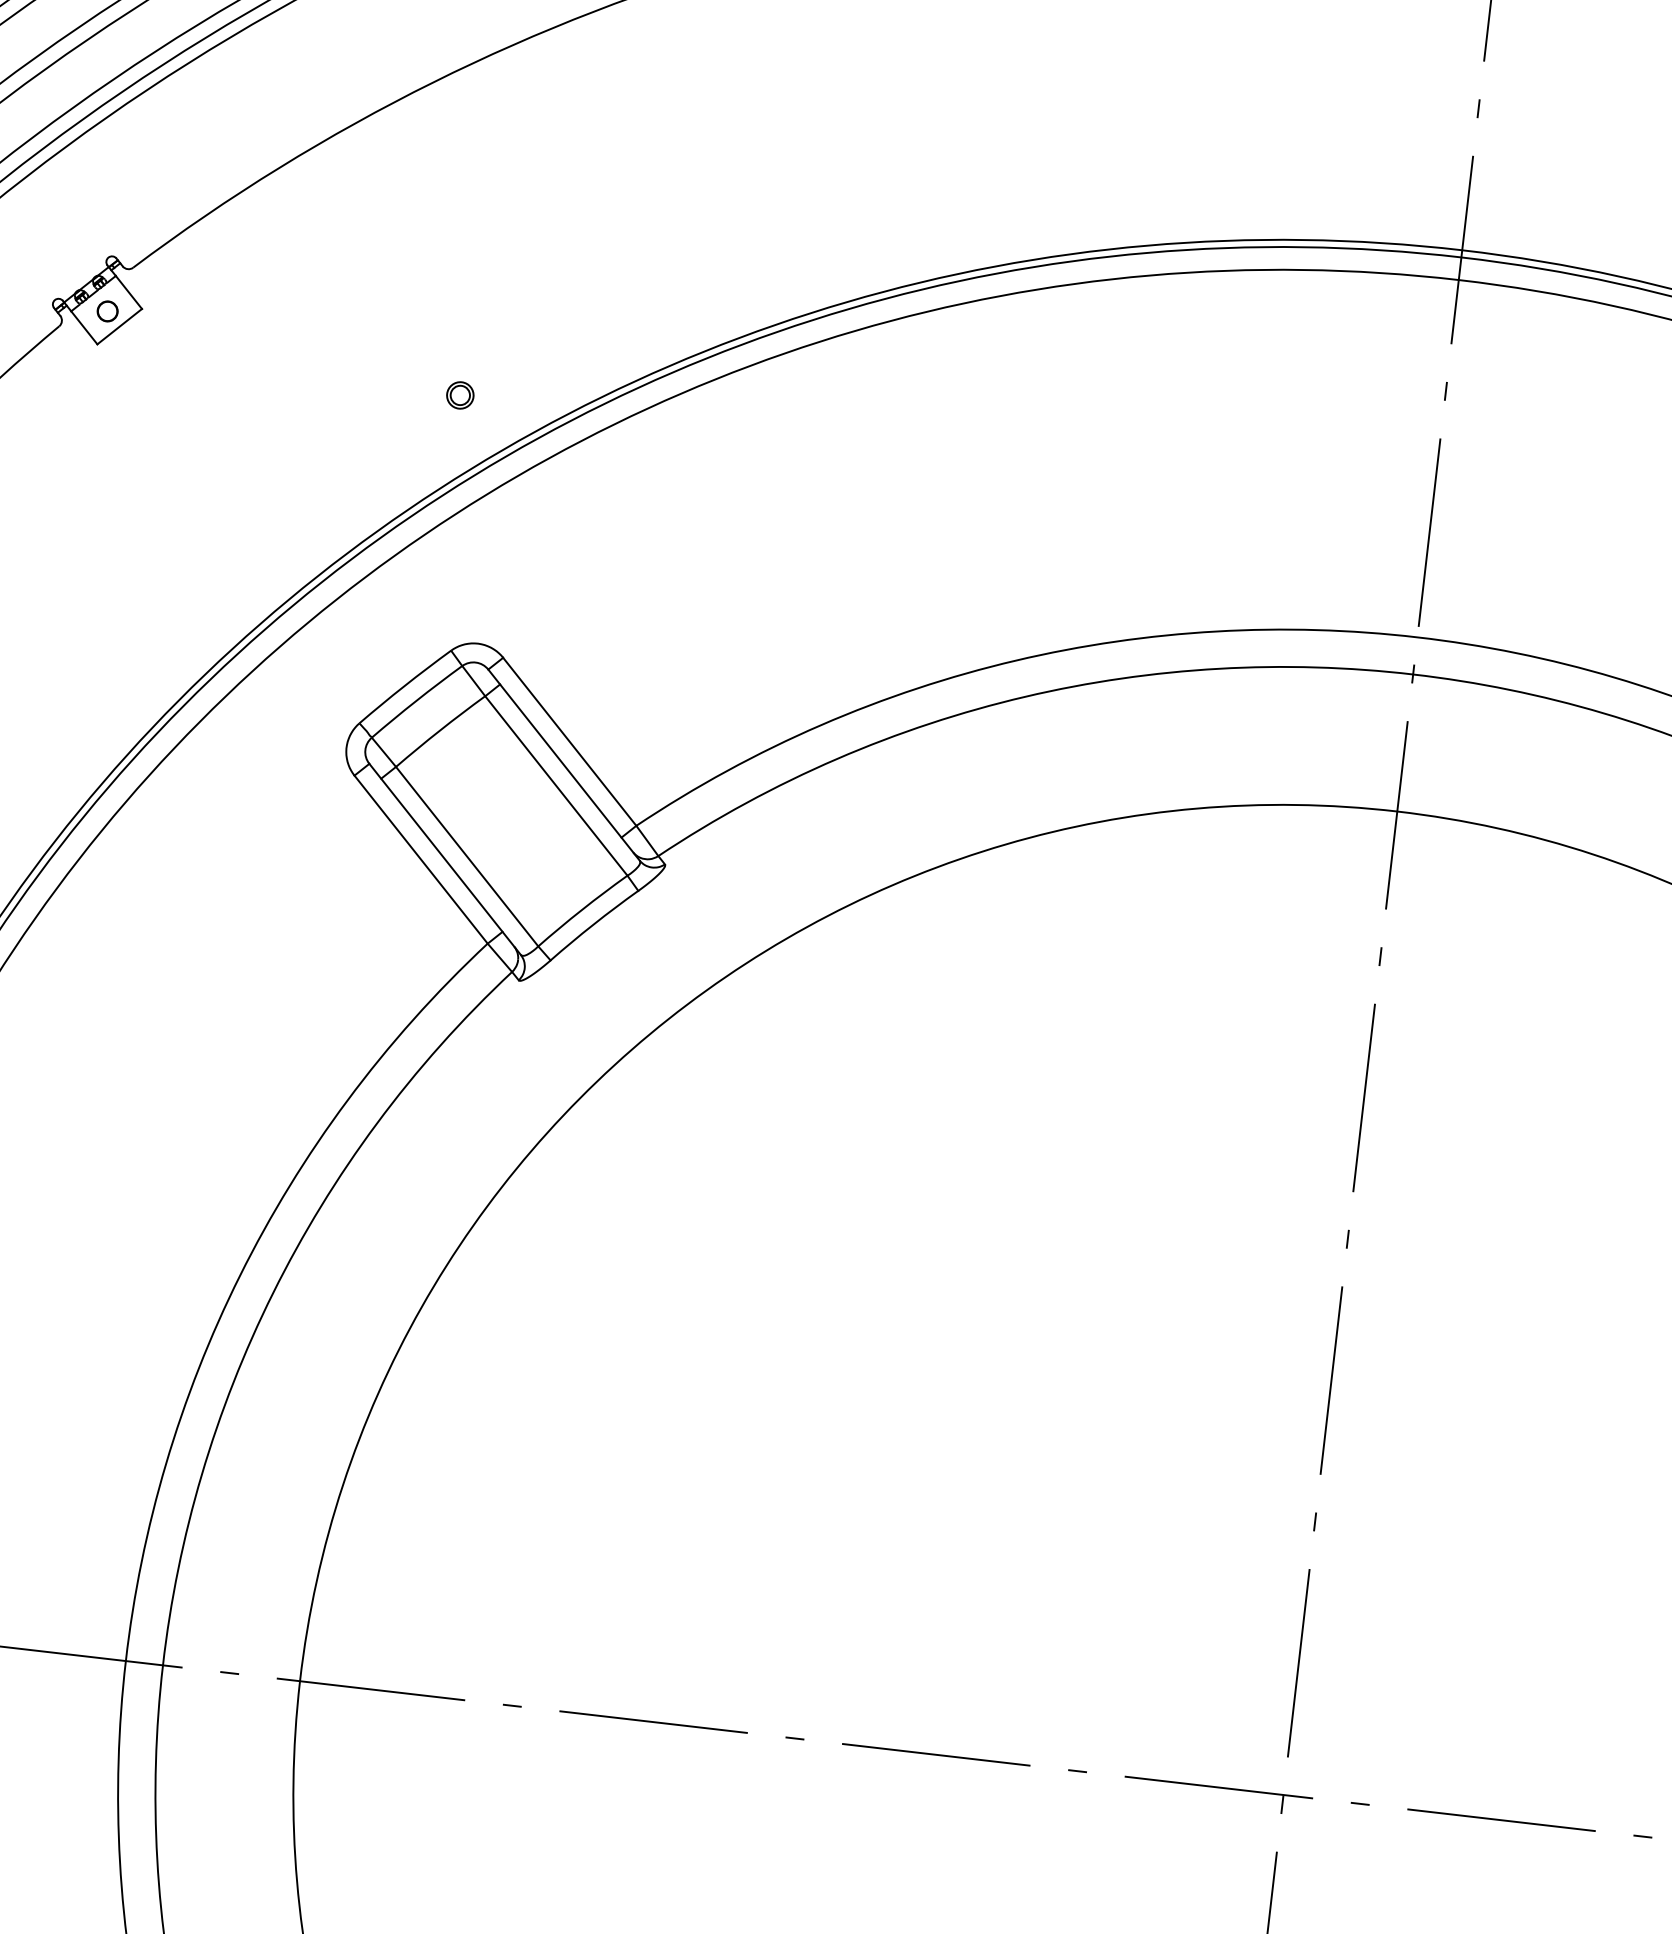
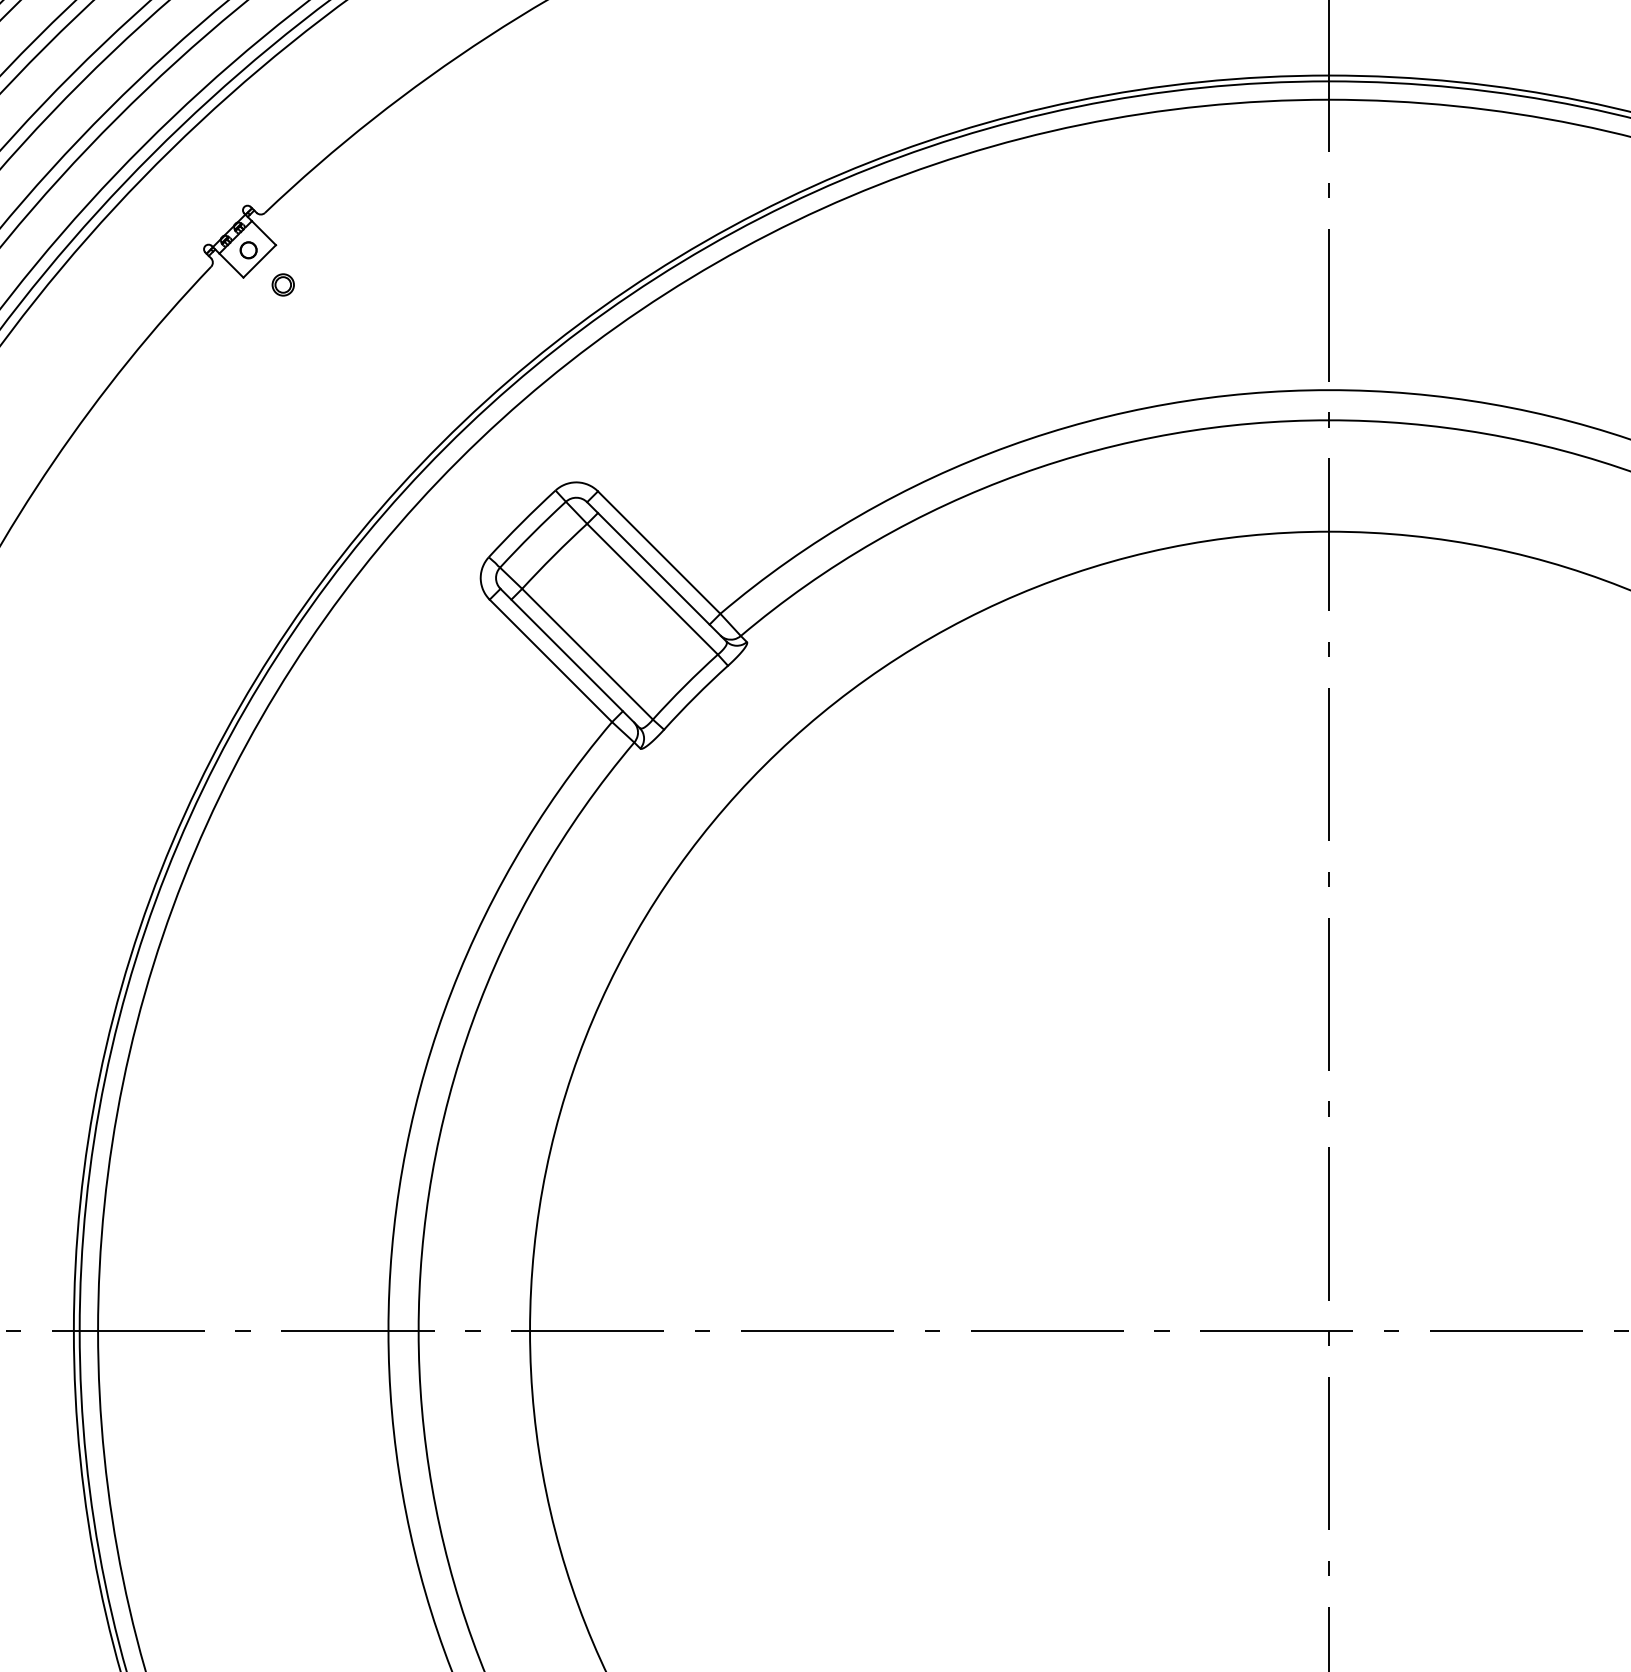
part: (459, 394) -> (282, 284), moved

